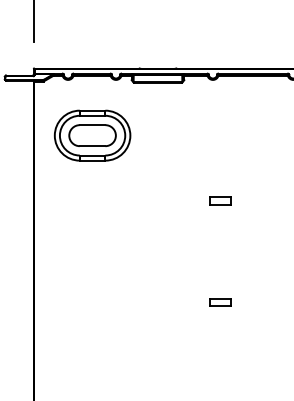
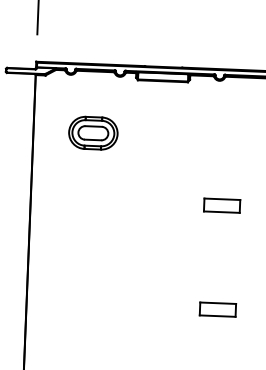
part: (91, 135) -> (92, 132), size x0.62
part: (220, 200) -> (222, 204), size x1.67
part: (220, 302) -> (218, 309), size x1.67

